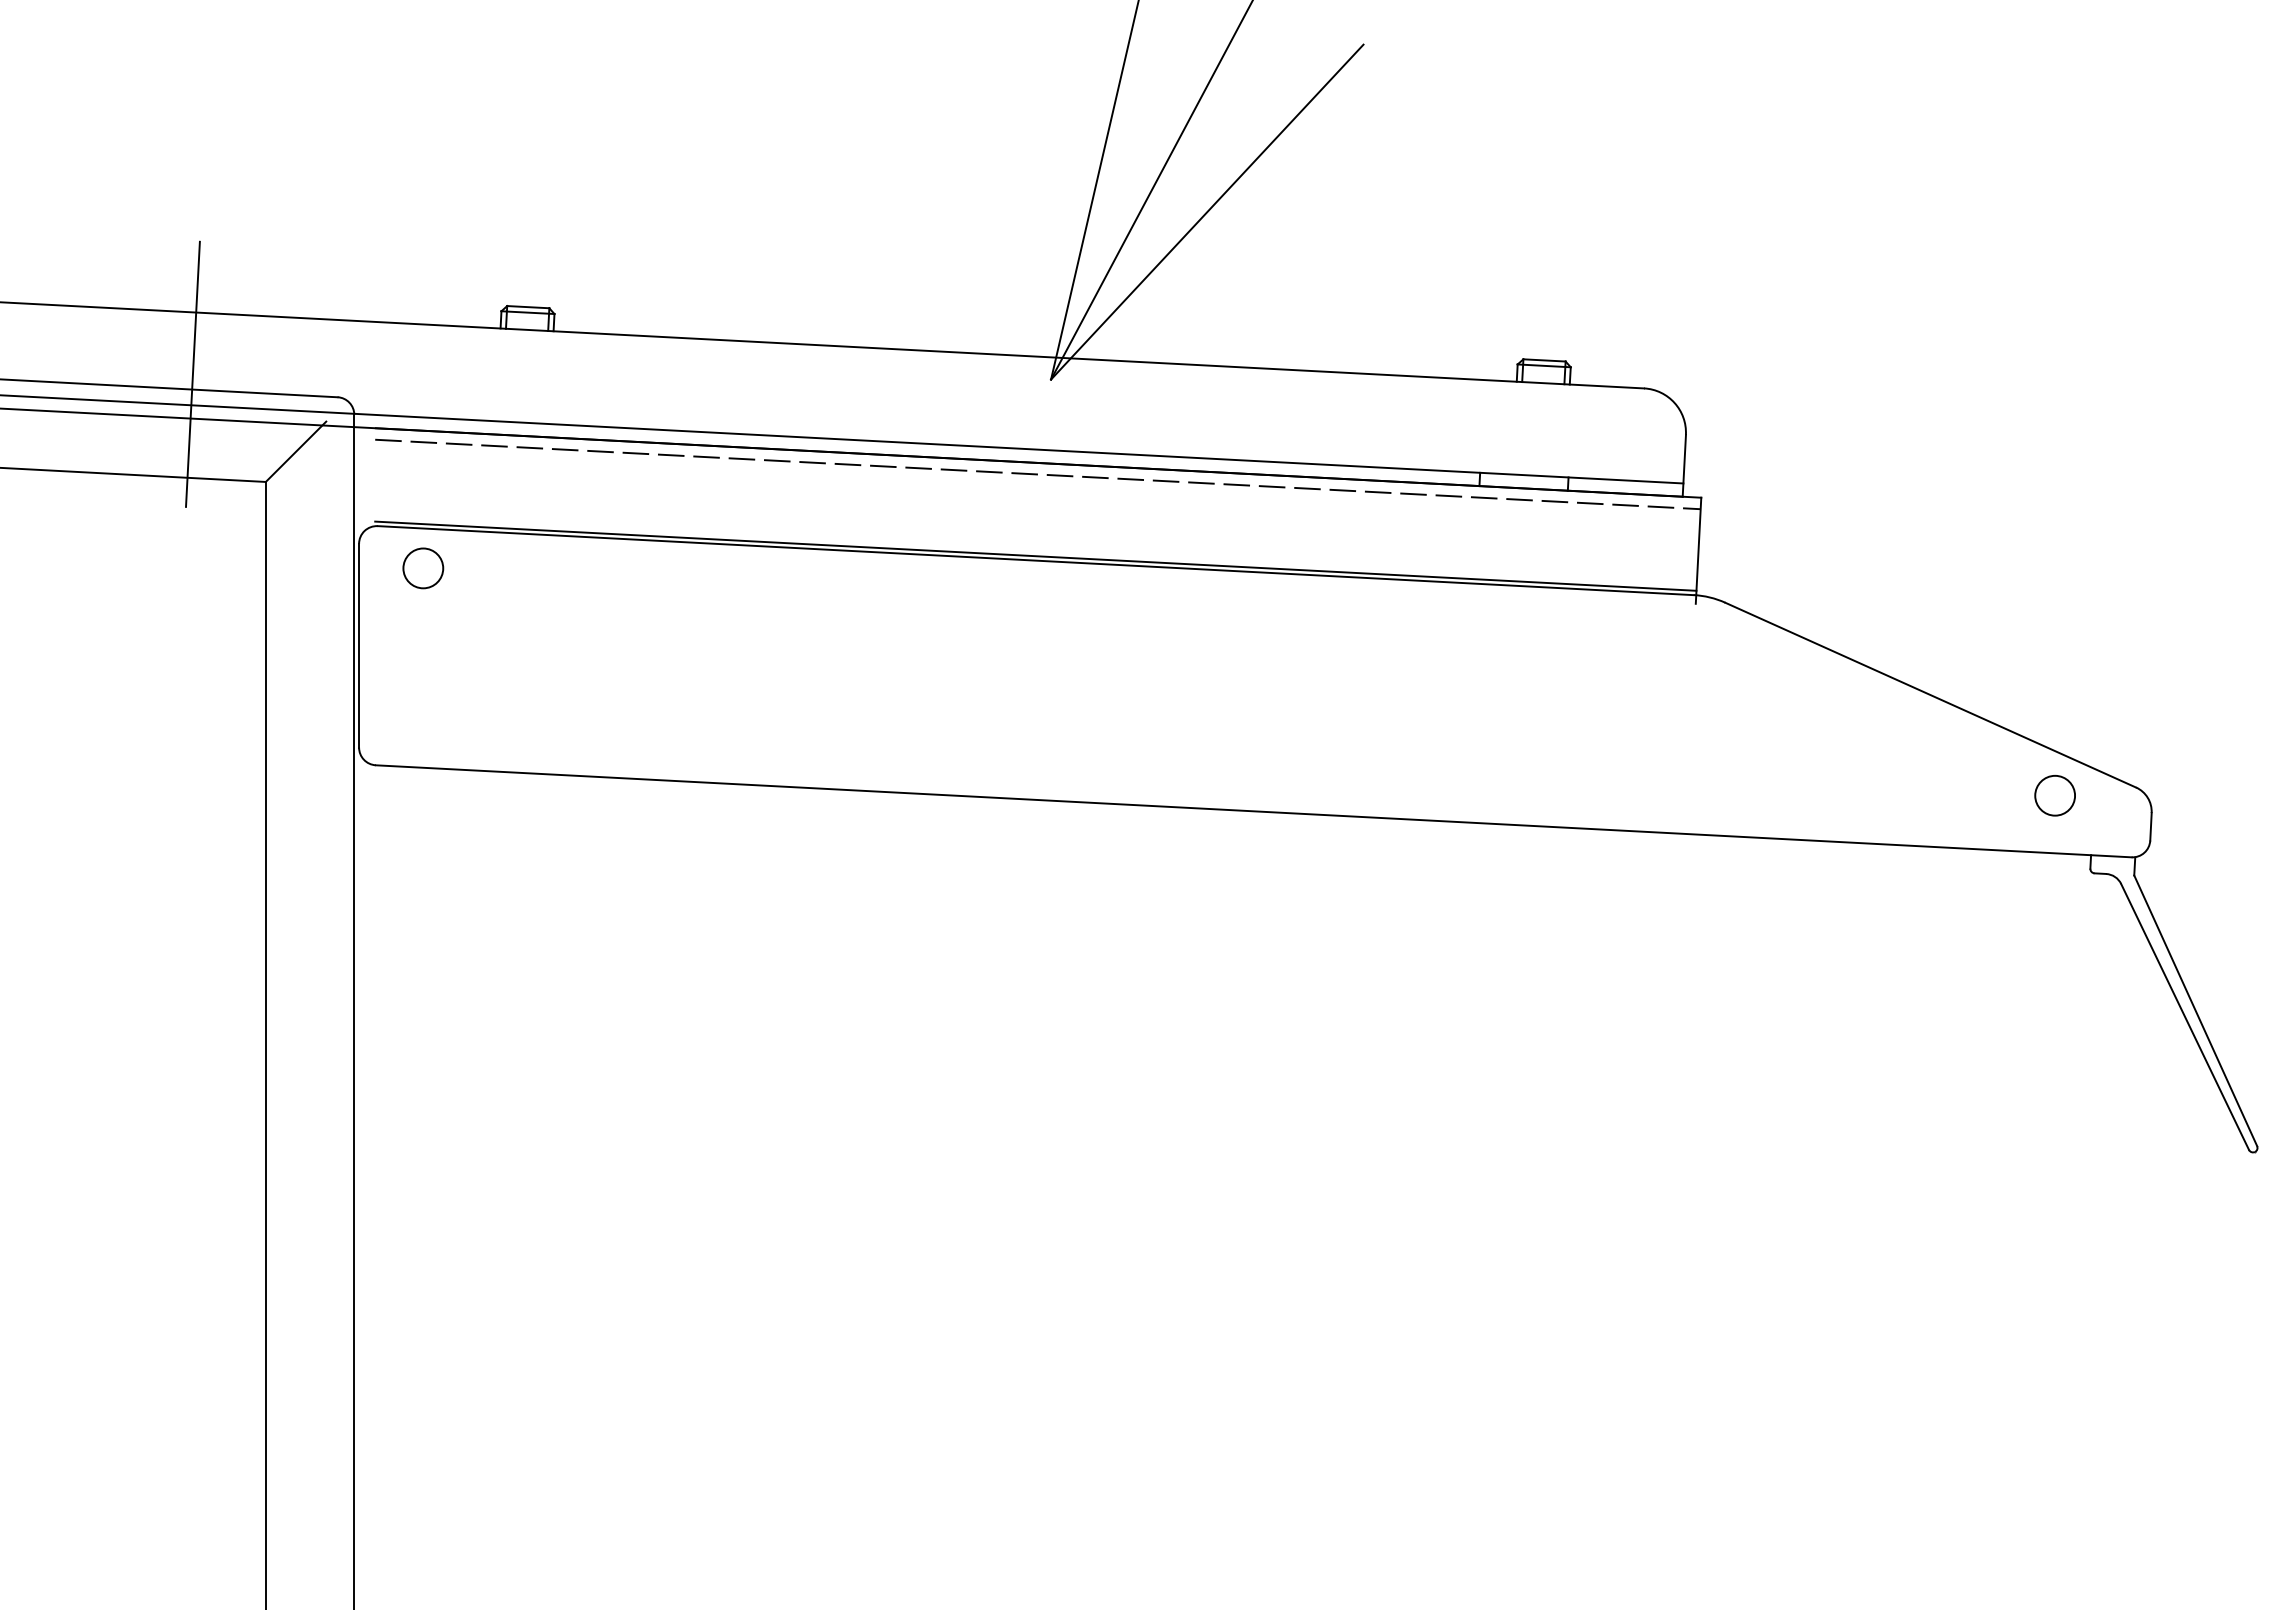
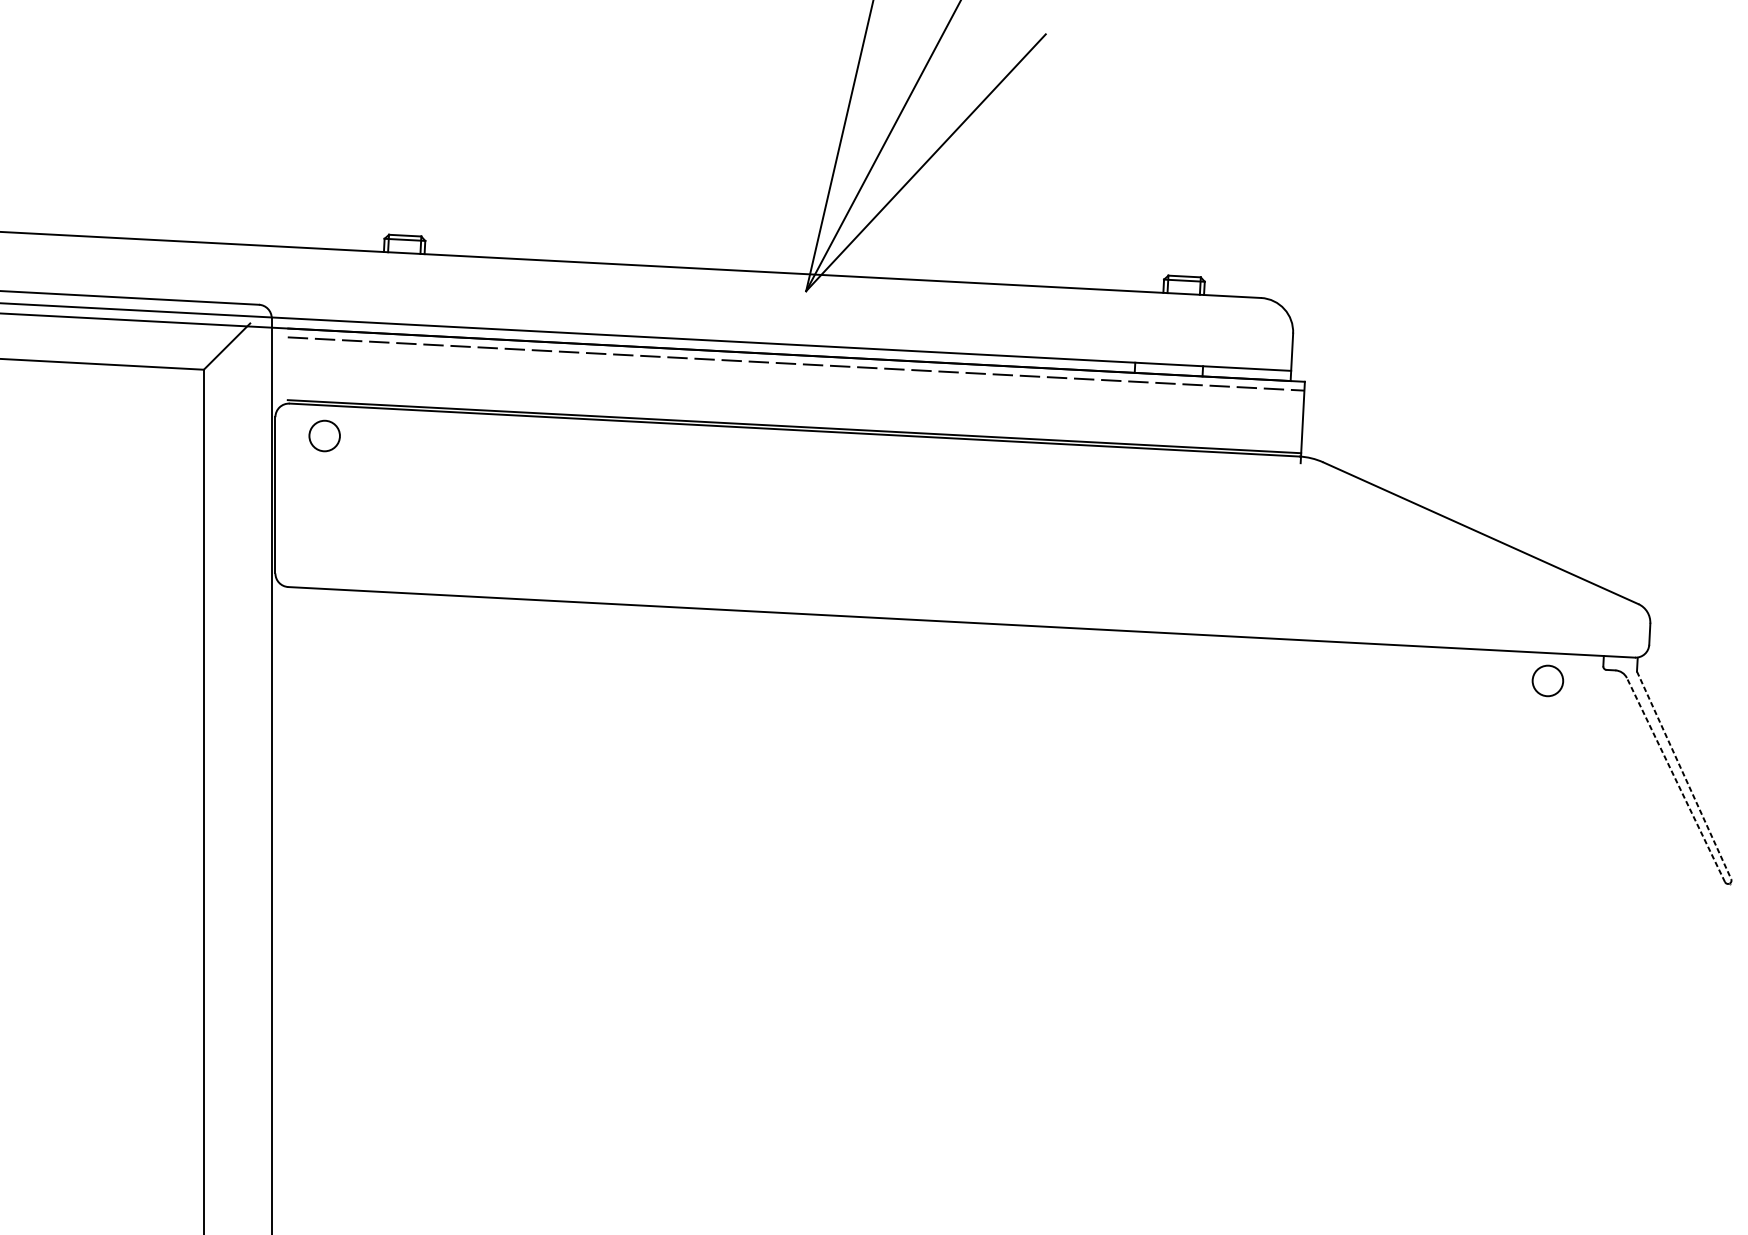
line: (192, 373) -> (147, 286), removed
circle: (2054, 795) -> (1547, 680), moved
line: (2195, 1010) -> (1683, 775), solid -> dashed
line: (2185, 1016) -> (1676, 779), solid -> dashed

